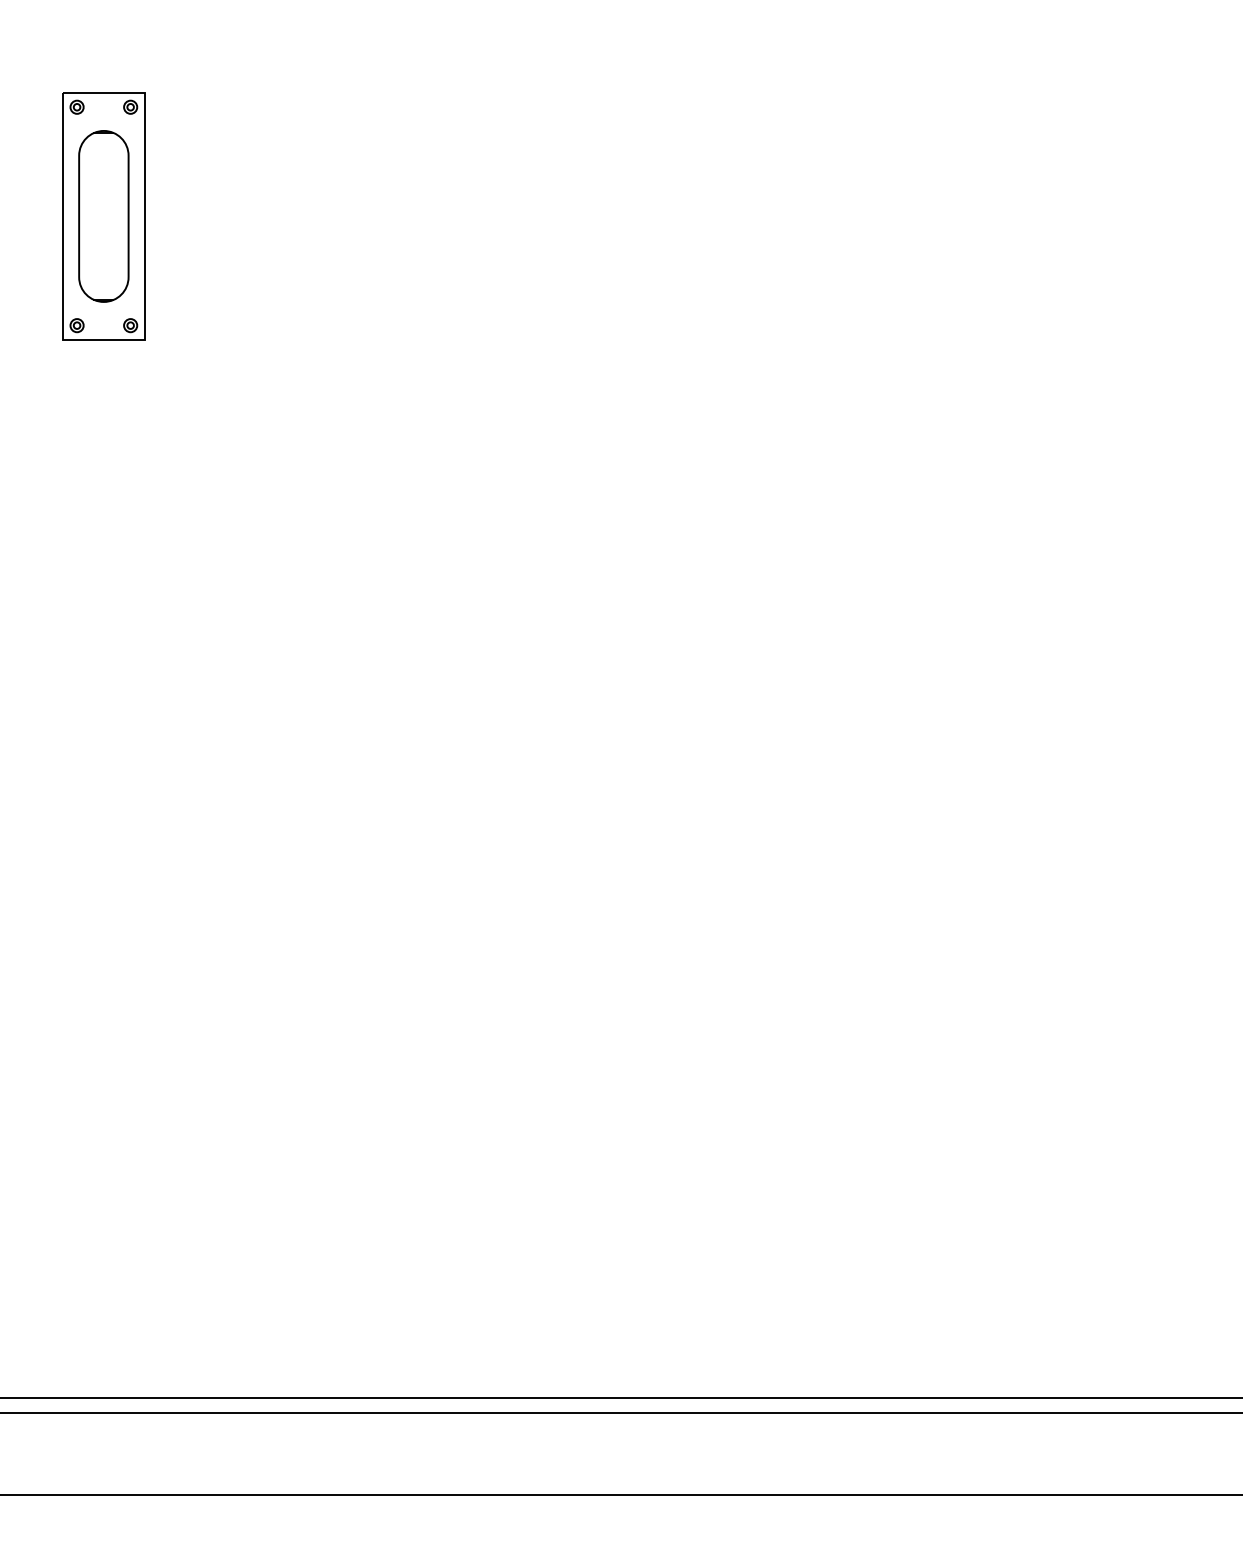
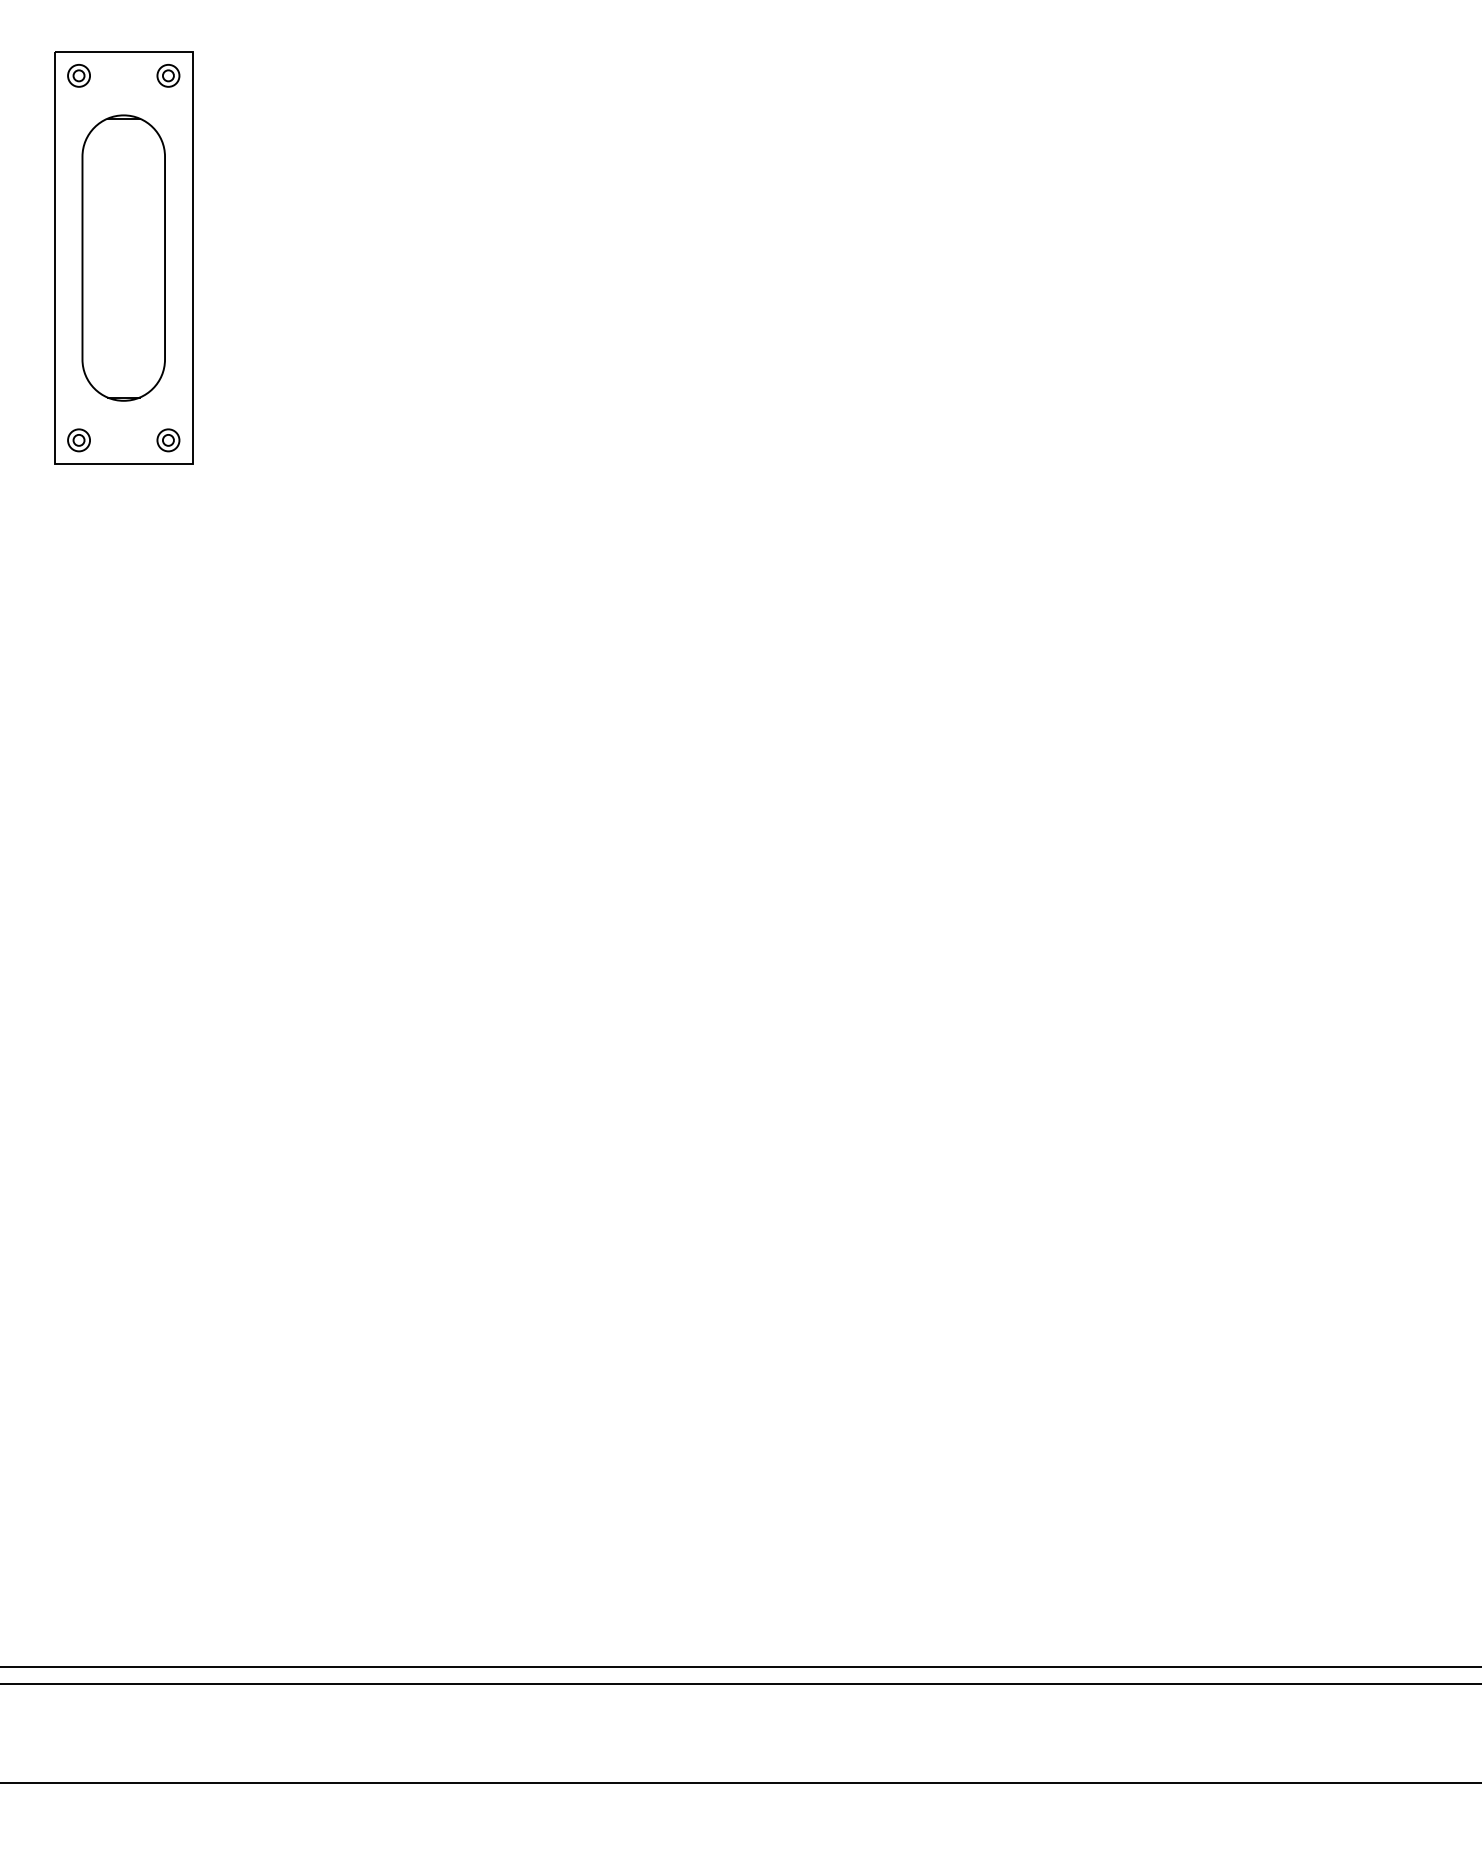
part: (103, 215) -> (123, 257), size x1.4

